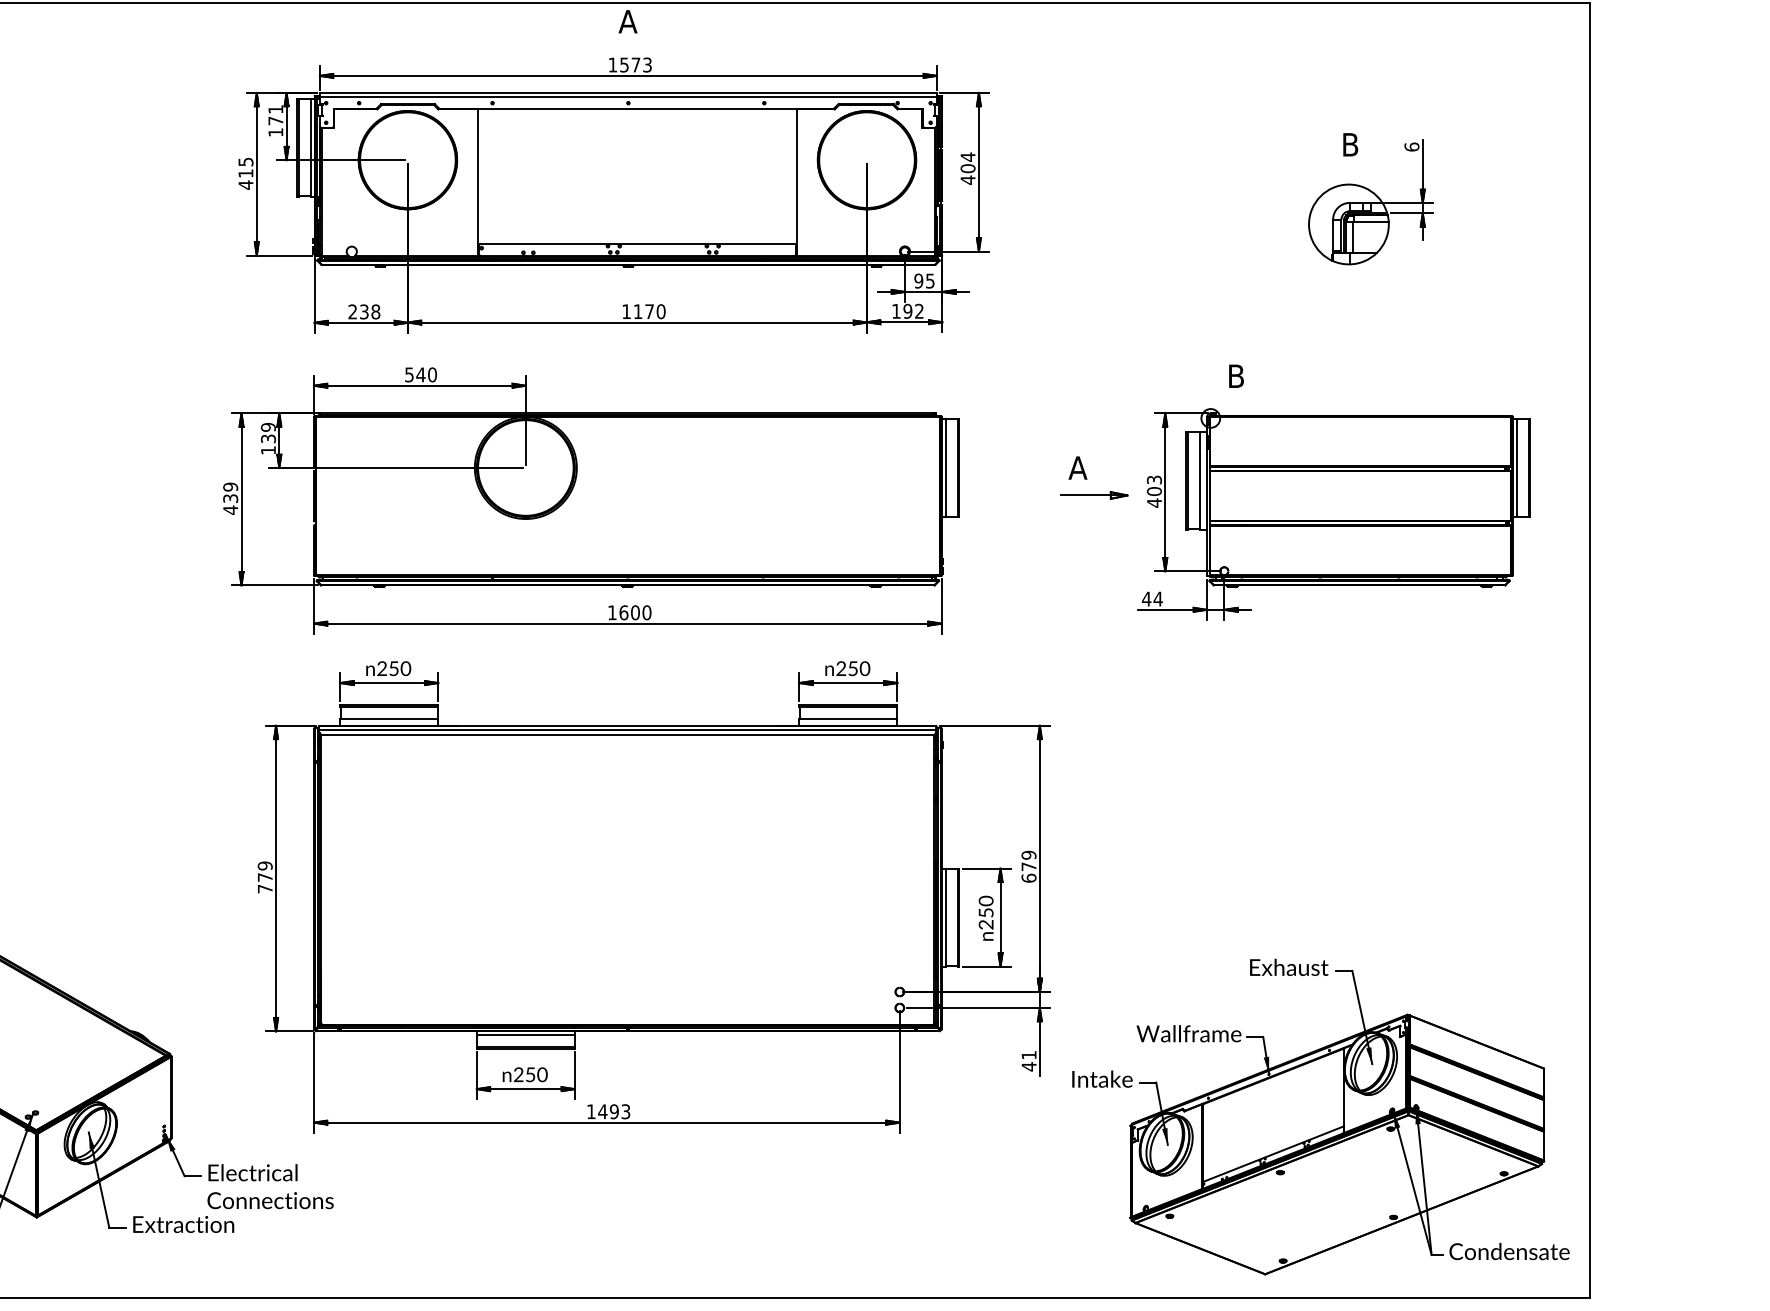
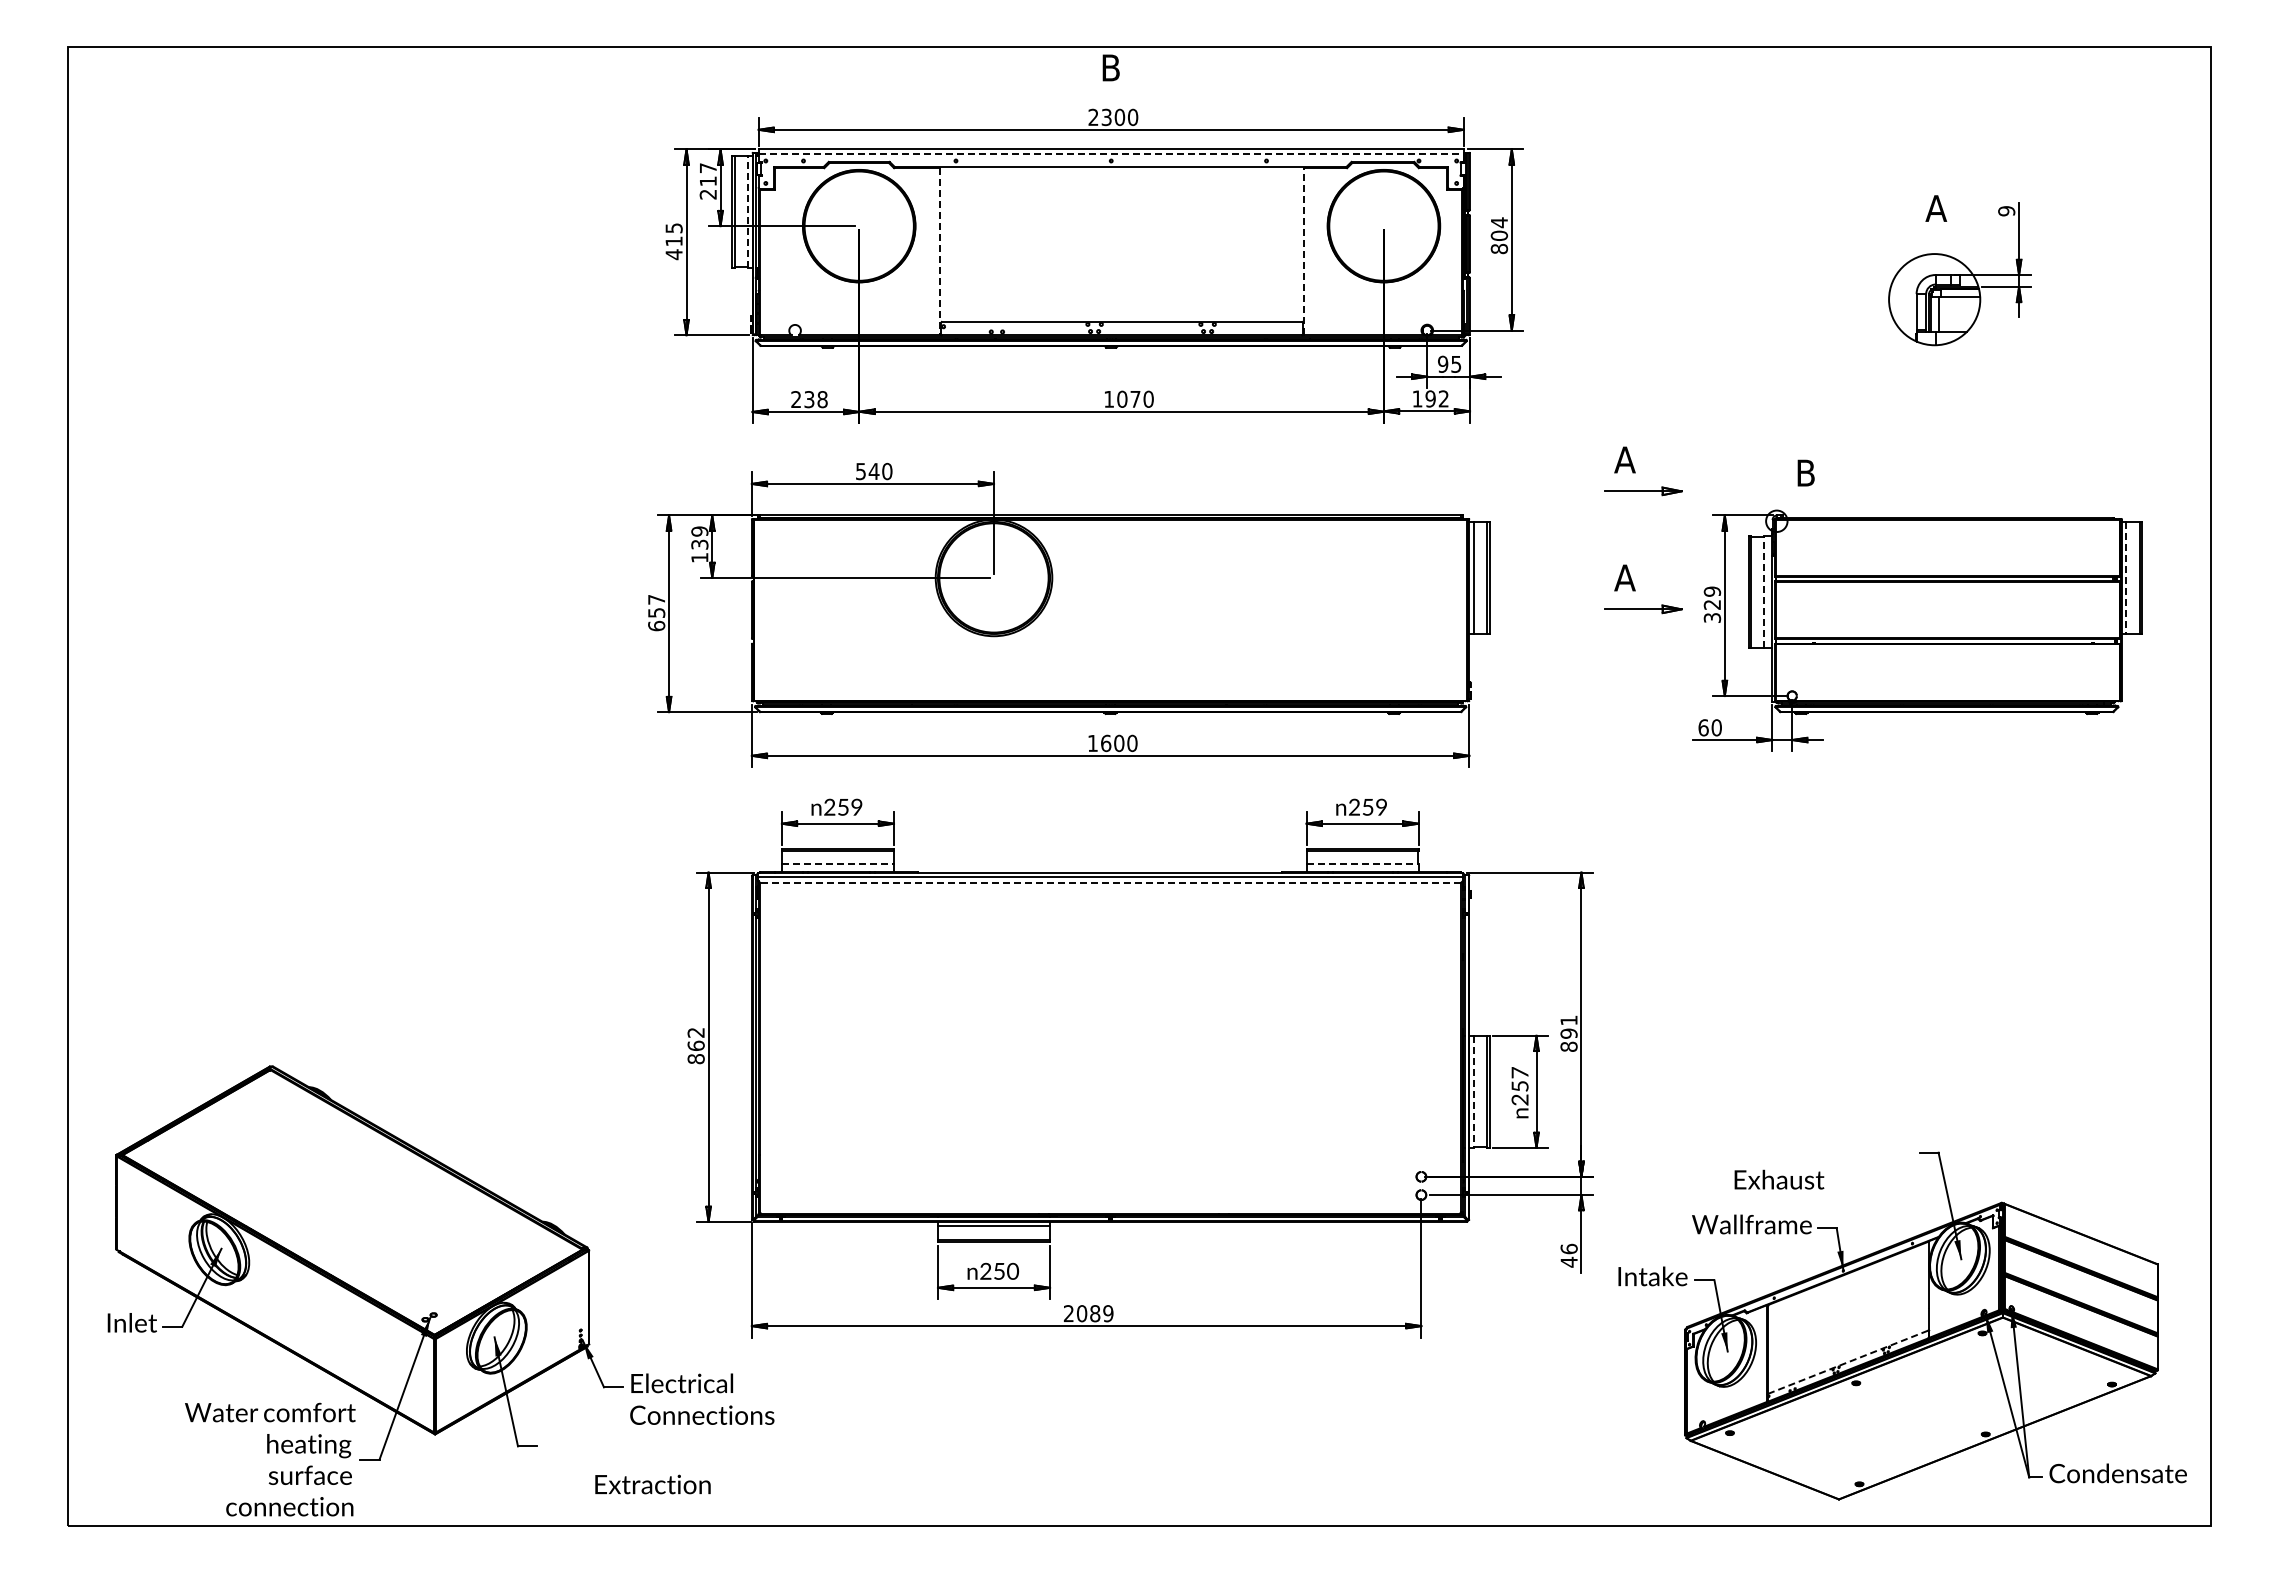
text: (627, 21) -> (1110, 67), A -> B
text: (630, 65) -> (1113, 117), 1573 -> 2300
line: (628, 96) -> (1111, 153), solid -> dashed
text: (275, 121) -> (707, 181), 171 -> 217
text: (1350, 144) -> (1936, 208), B -> A
line: (311, 147) -> (748, 211), solid -> dashed
text: (1411, 147) -> (2006, 211), 6 -> 9
text: (968, 179) -> (1499, 248), 404 -> 804
line: (478, 182) -> (939, 251), solid -> dashed
line: (796, 182) -> (1303, 251), solid -> dashed
text: (638, 310) -> (1122, 398), 1170 -> 1070
part: (1087, 374) -> (1635, 471), added
line: (1516, 468) -> (2126, 578), solid -> dashed
line: (1200, 479) -> (1764, 591), solid -> dashed
text: (1154, 491) -> (1712, 604), 403 -> 329
text: (230, 498) -> (656, 612), 439 -> 657
text: (1152, 598) -> (1710, 727), 44 -> 60
text: (405, 668) -> (856, 807), 250 -> 259
text: (864, 668) -> (1381, 807), 250 -> 259
line: (389, 718) -> (838, 864), solid -> dashed
line: (849, 718) -> (1363, 864), solid -> dashed
line: (627, 734) -> (1110, 882), solid -> dashed
text: (1028, 866) -> (1568, 1033), 679 -> 891
text: (264, 877) -> (695, 1045), 779 -> 862
text: (985, 900) -> (1519, 1072), 250 -> 257
line: (945, 918) -> (1473, 1092), solid -> dashed
text: (1289, 967) -> (1779, 1179), moved
text: (1028, 1054) -> (1568, 1248), 41 -> 46
text: (608, 1111) -> (1088, 1313), 1493 -> 2089
line: (1273, 1154) -> (1848, 1362), solid -> dashed
text: (183, 1224) -> (652, 1484), moved

